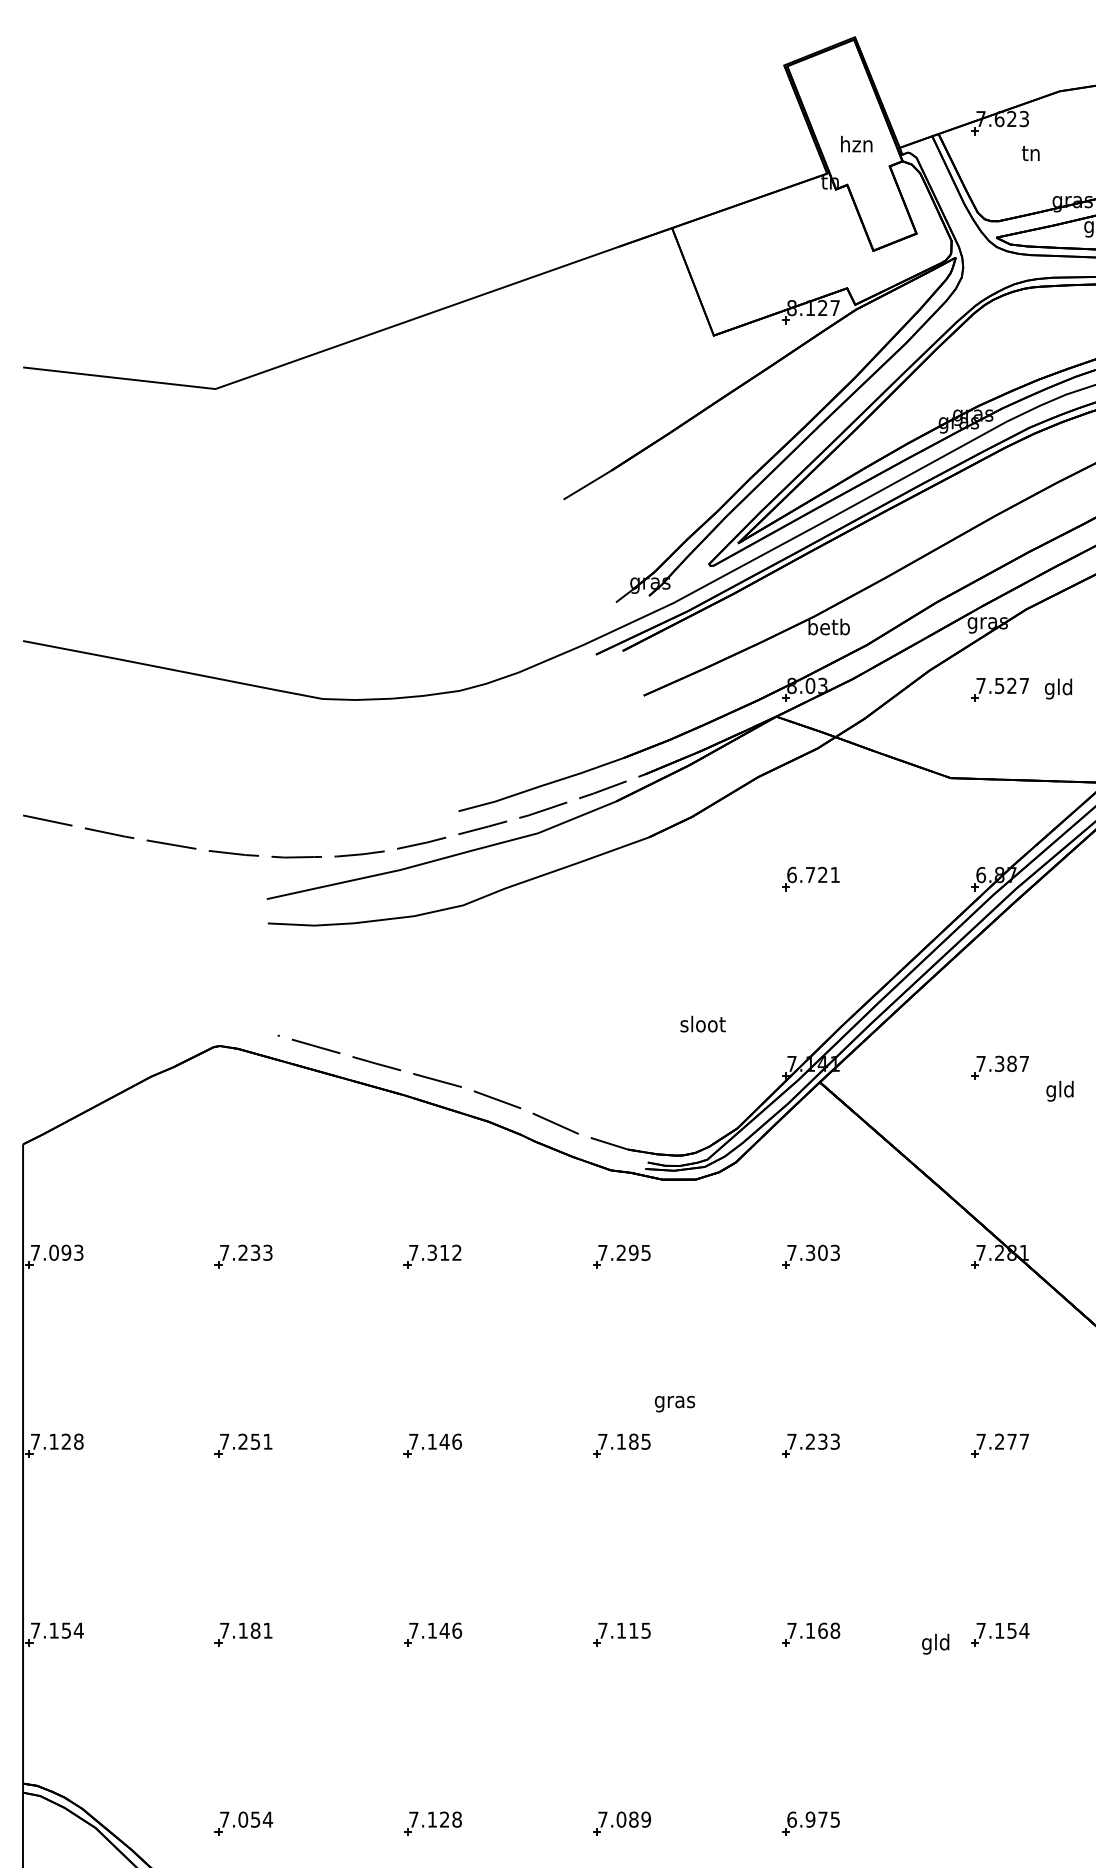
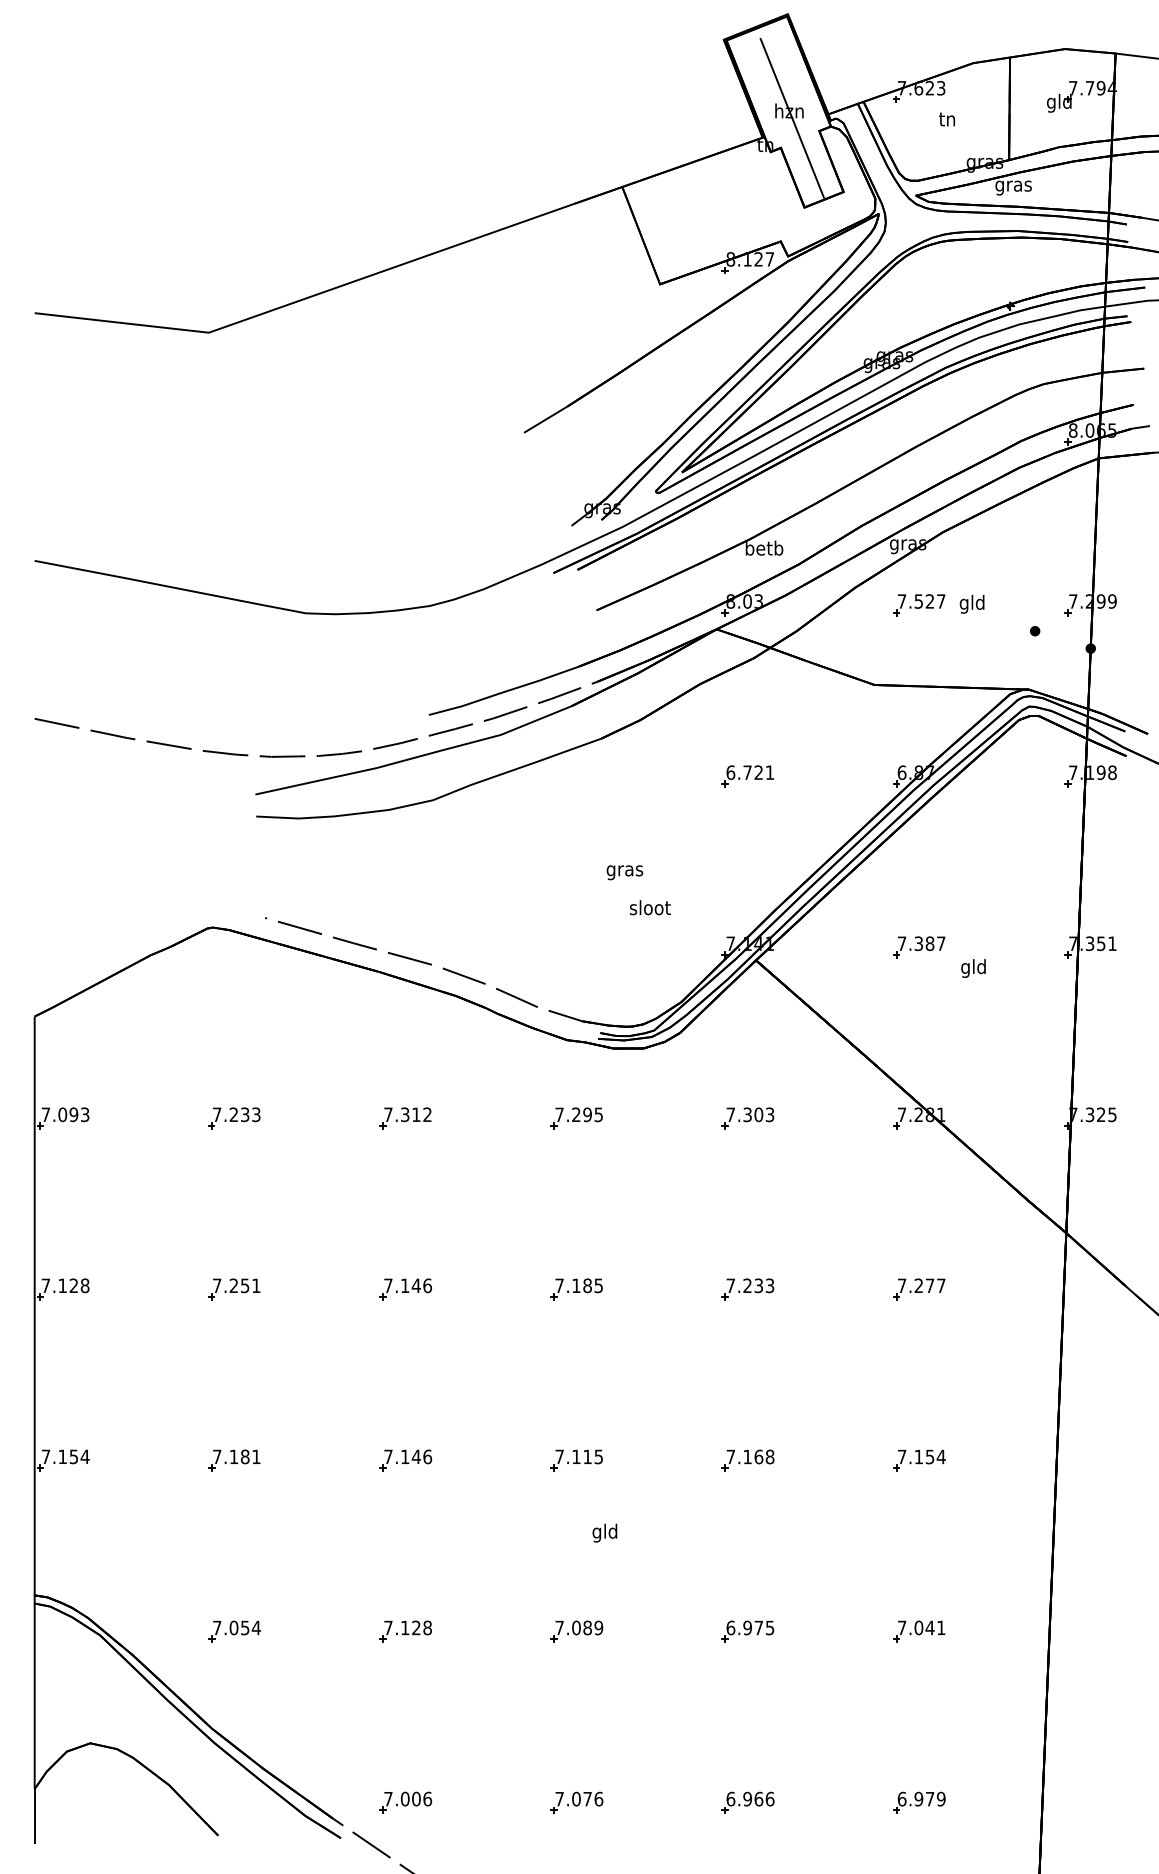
line: (858, 151) -> (791, 117), added
text: (674, 1403) -> (624, 872), moved
text: (935, 1643) -> (604, 1532), moved
part: (1000, 1823) -> (919, 1631), added

